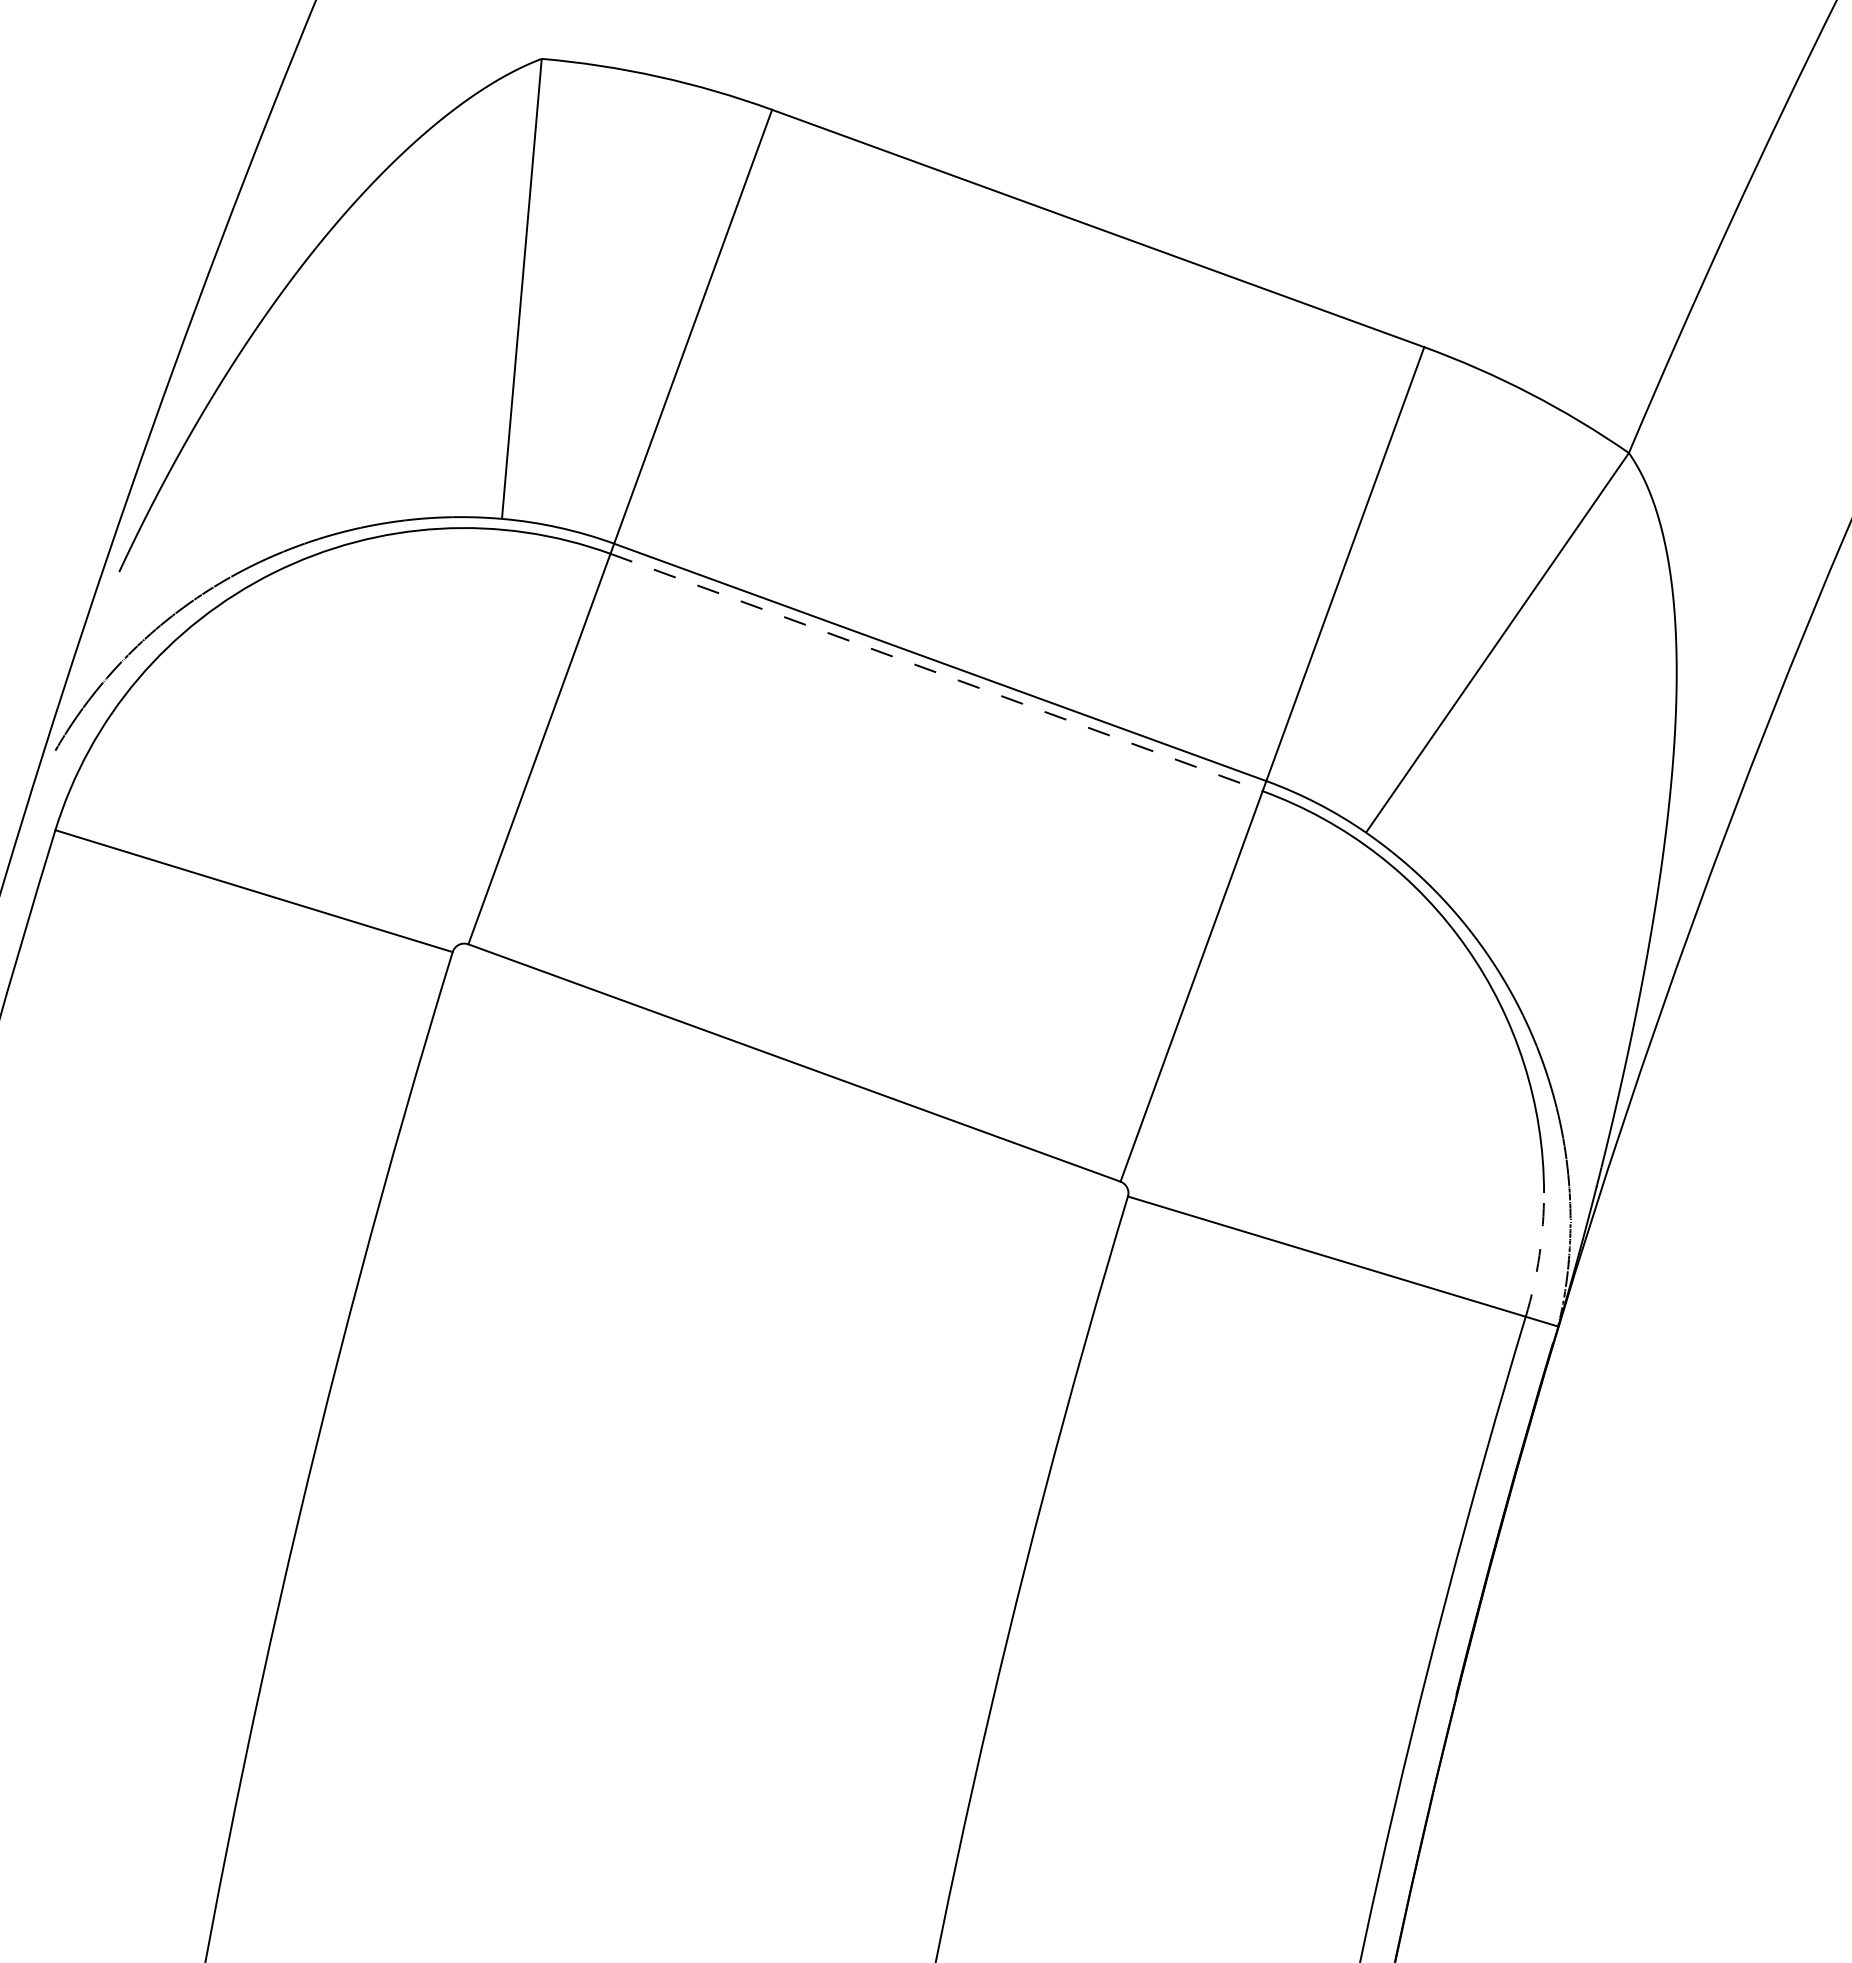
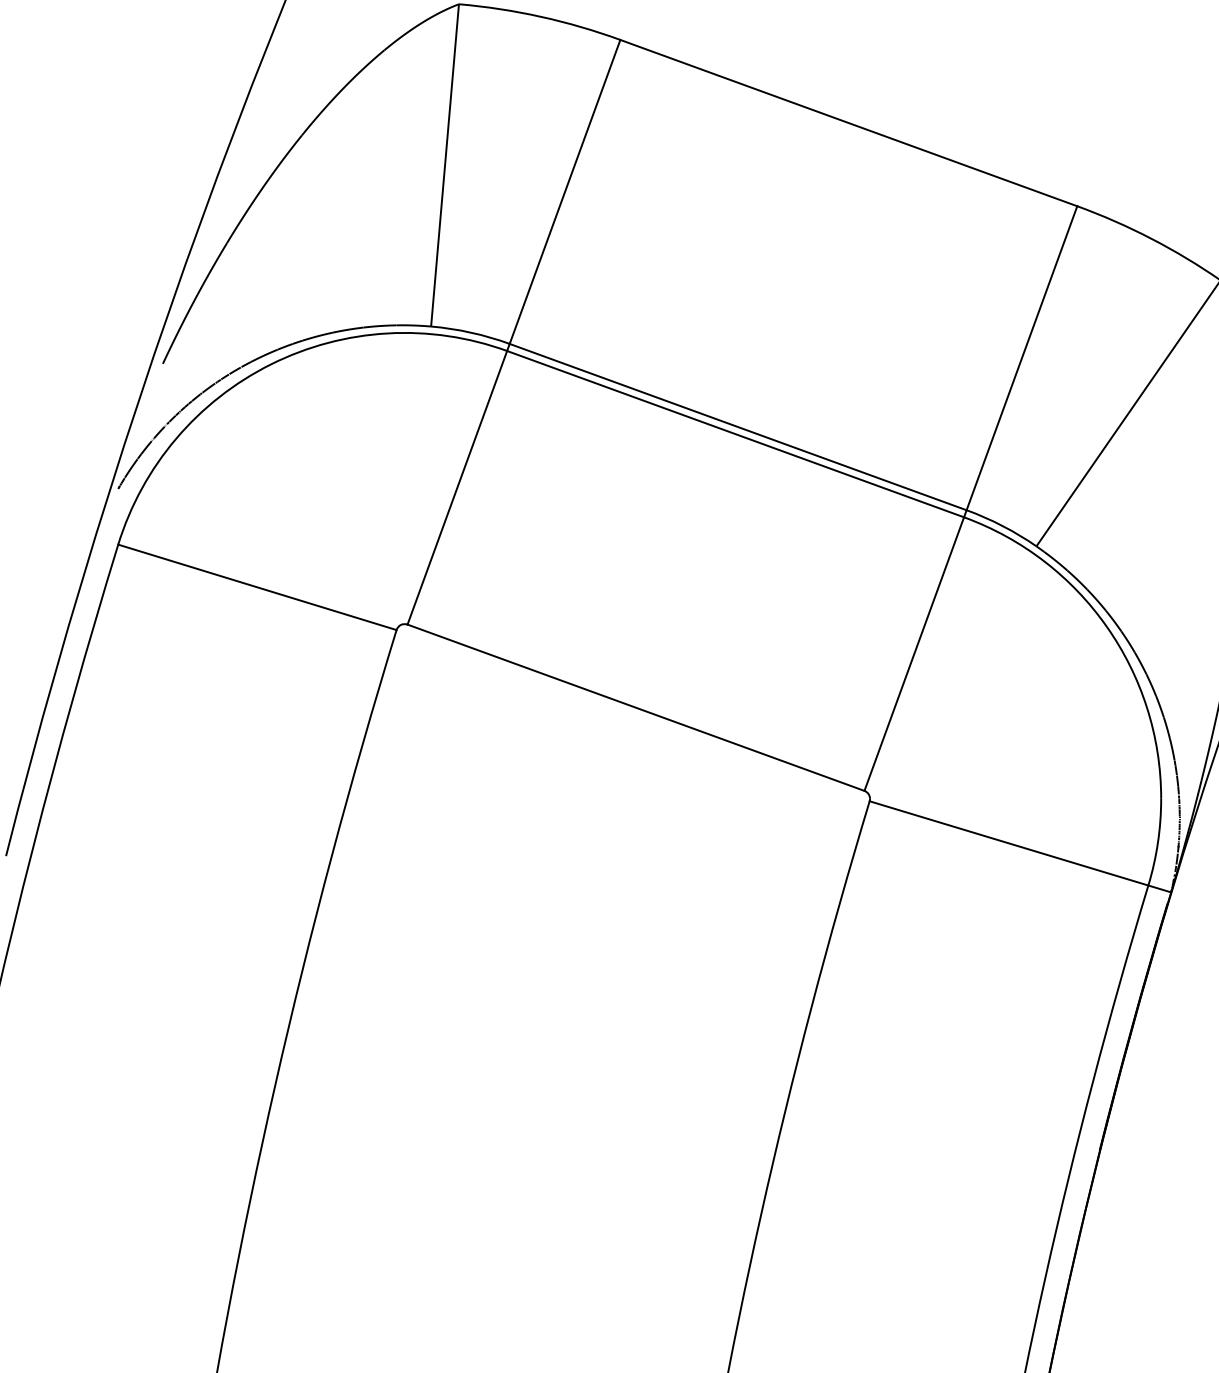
line: (937, 672) -> (736, 434), dashed -> solid
arc: (1539, 1255) -> (1157, 842), dashed -> solid

